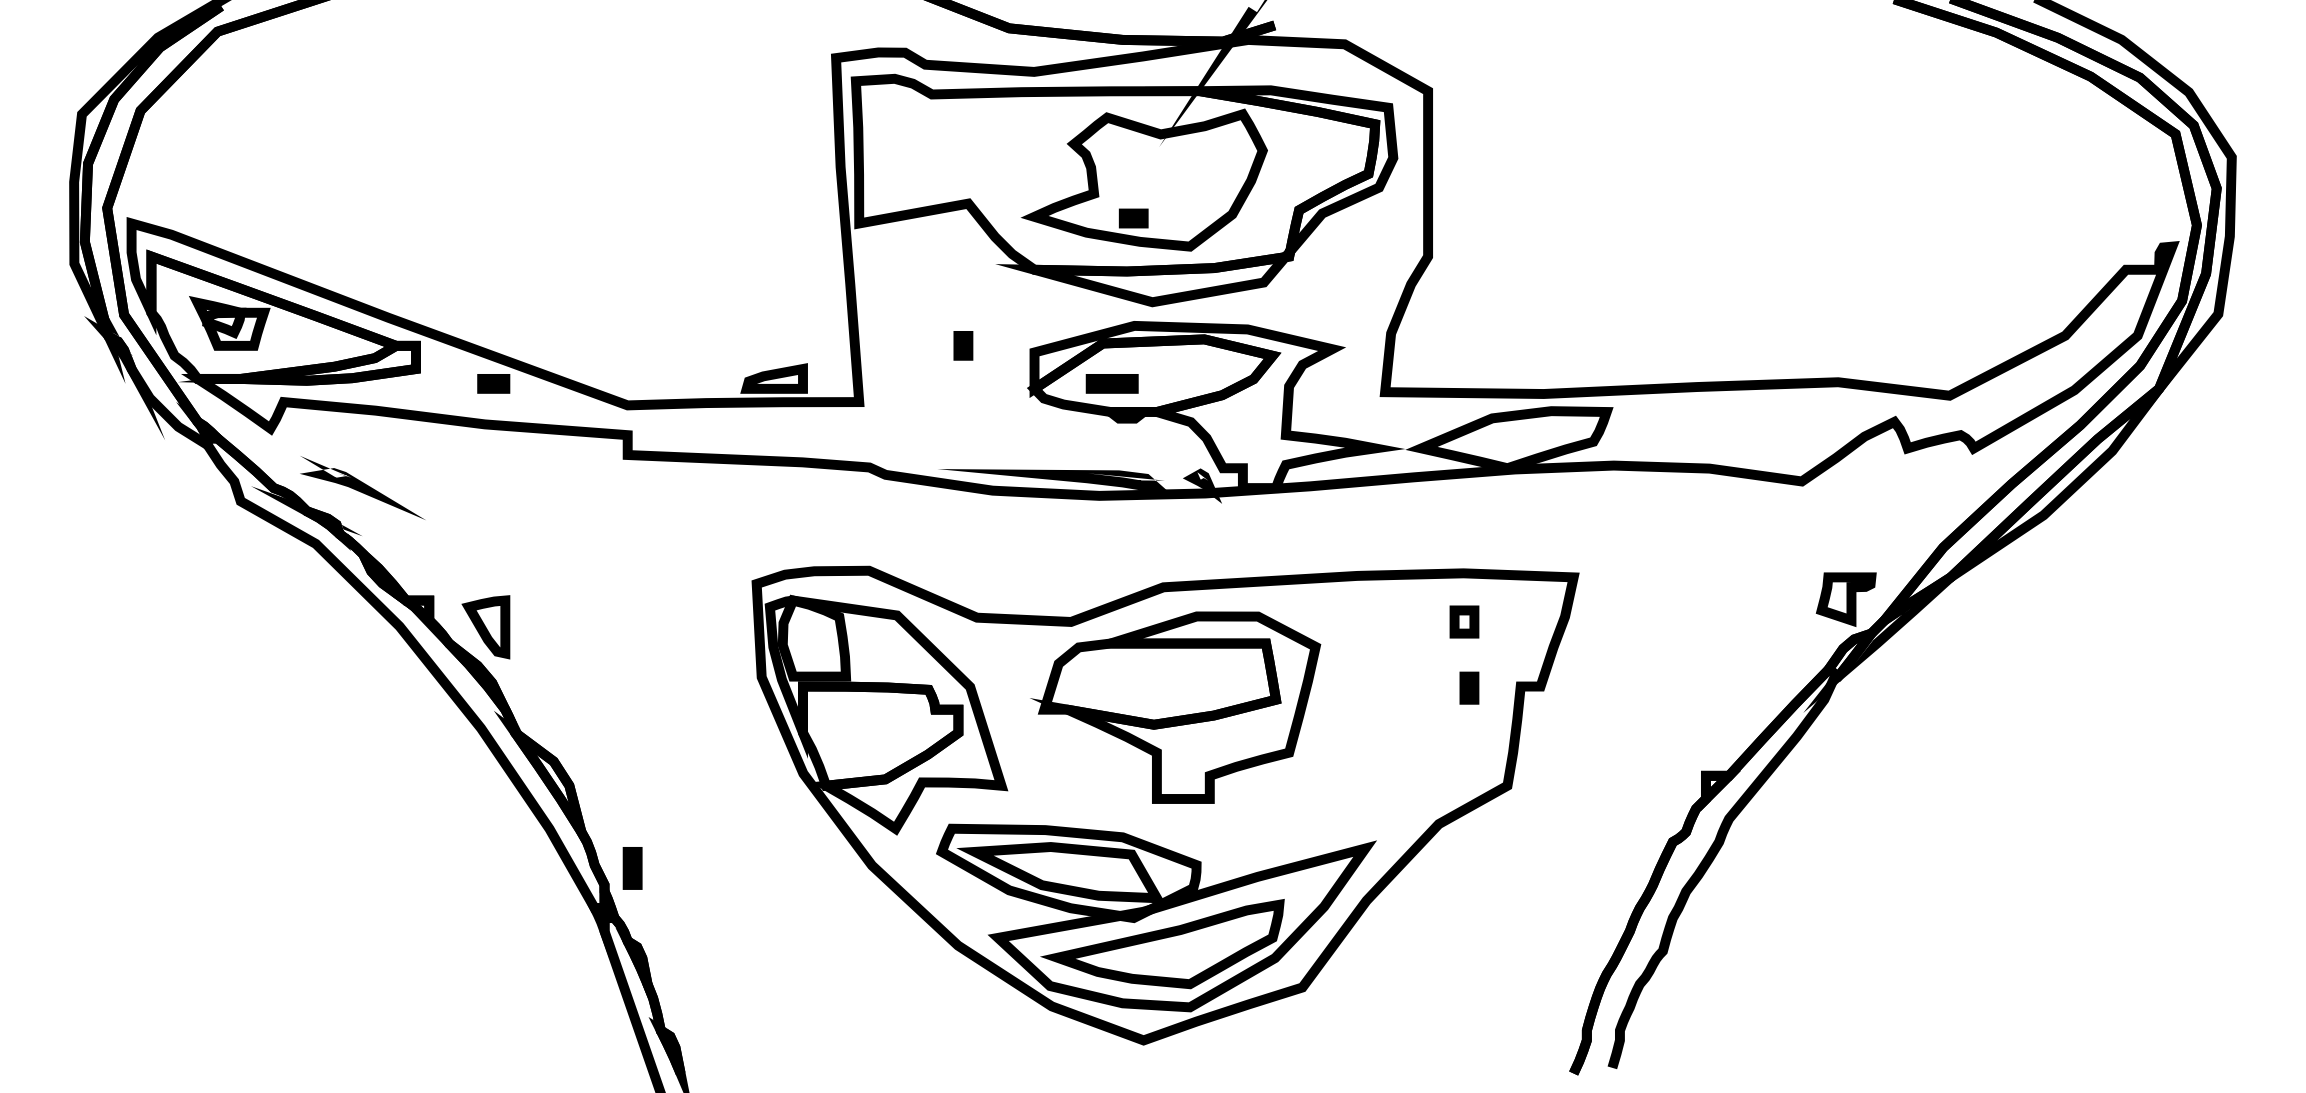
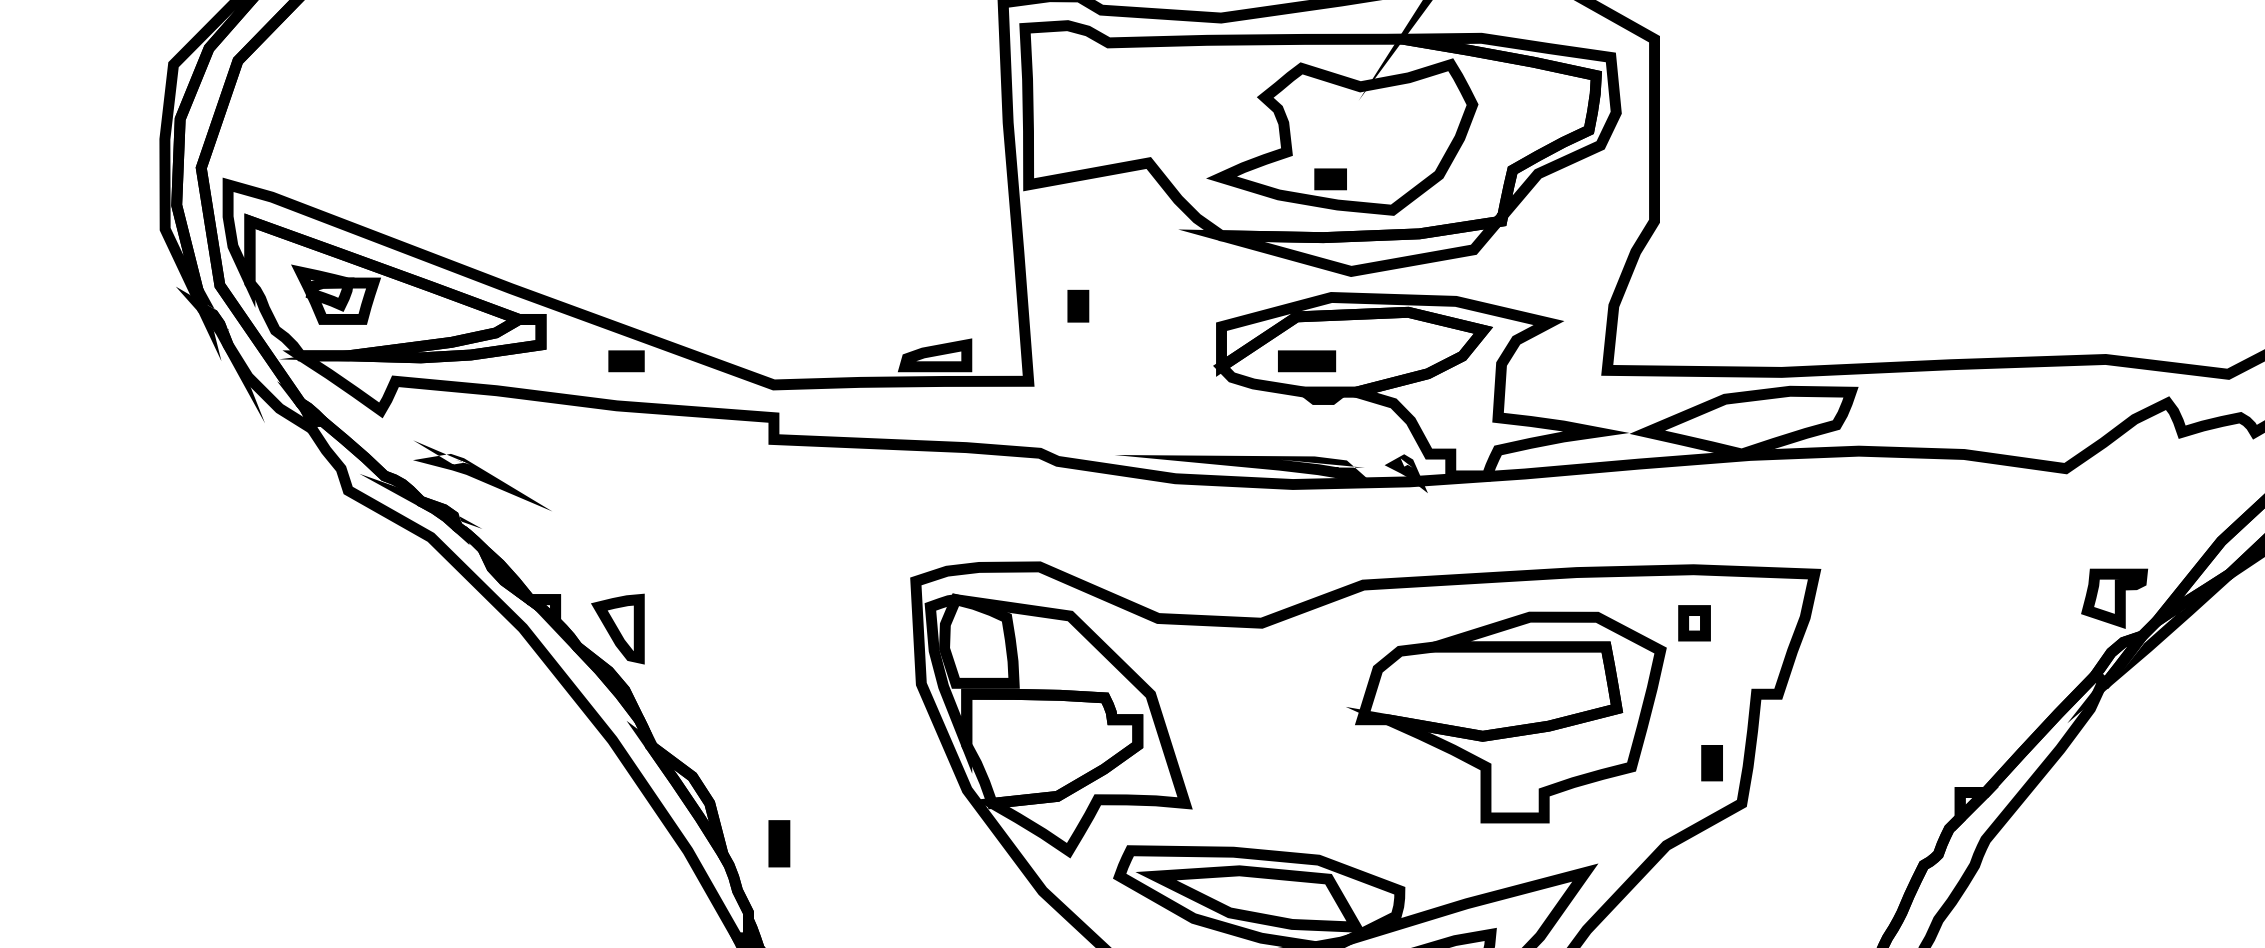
part: (963, 345) -> (1078, 305), moved
part: (1469, 687) -> (1712, 762), moved
part: (1175, 707) -> (1506, 717), moved
part: (632, 868) -> (779, 843), moved

